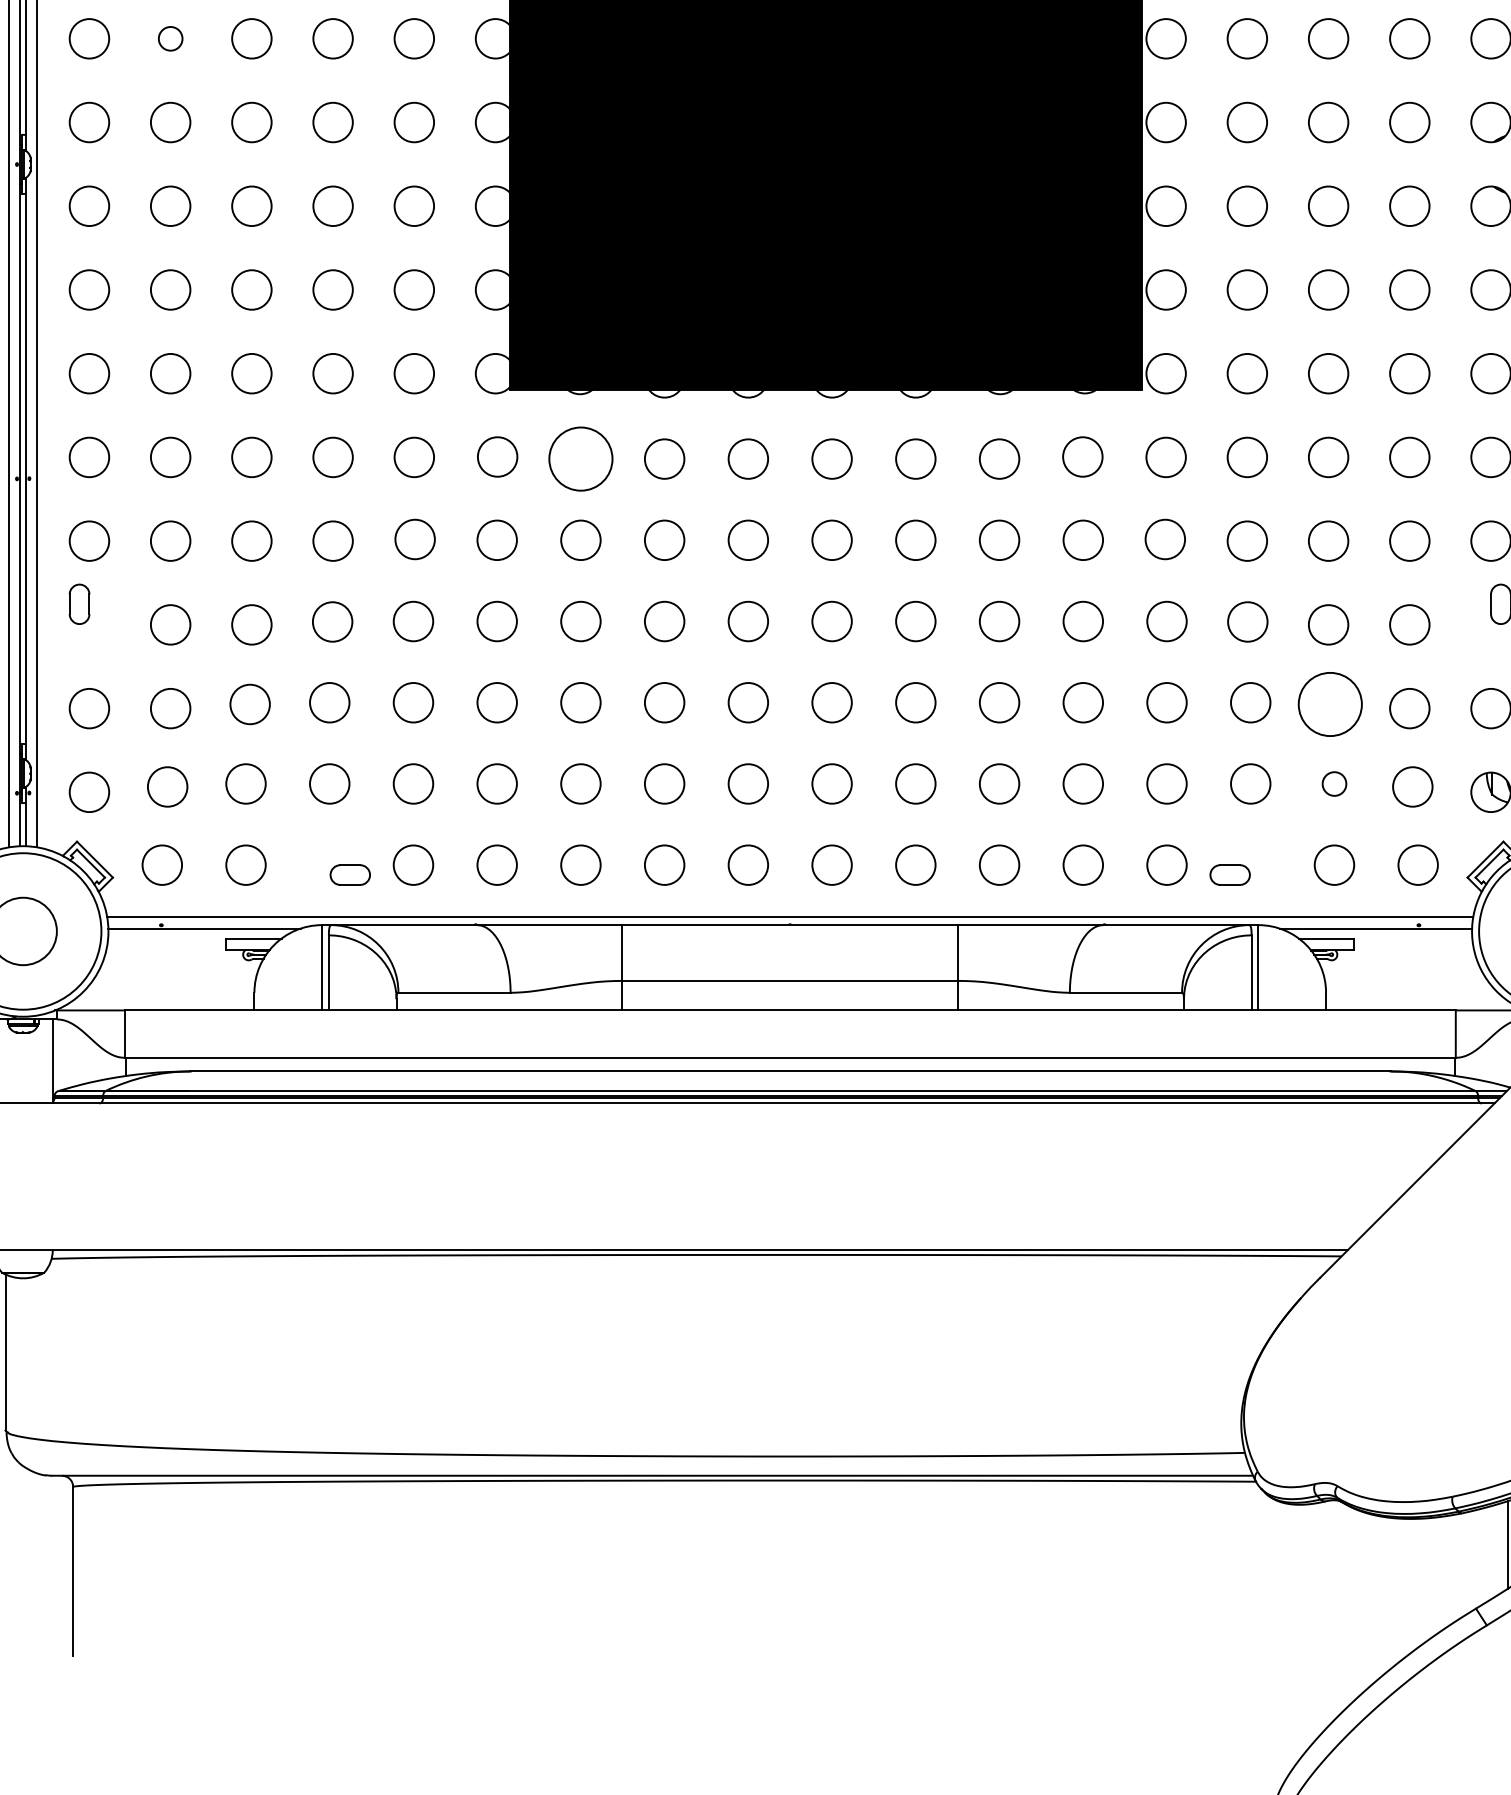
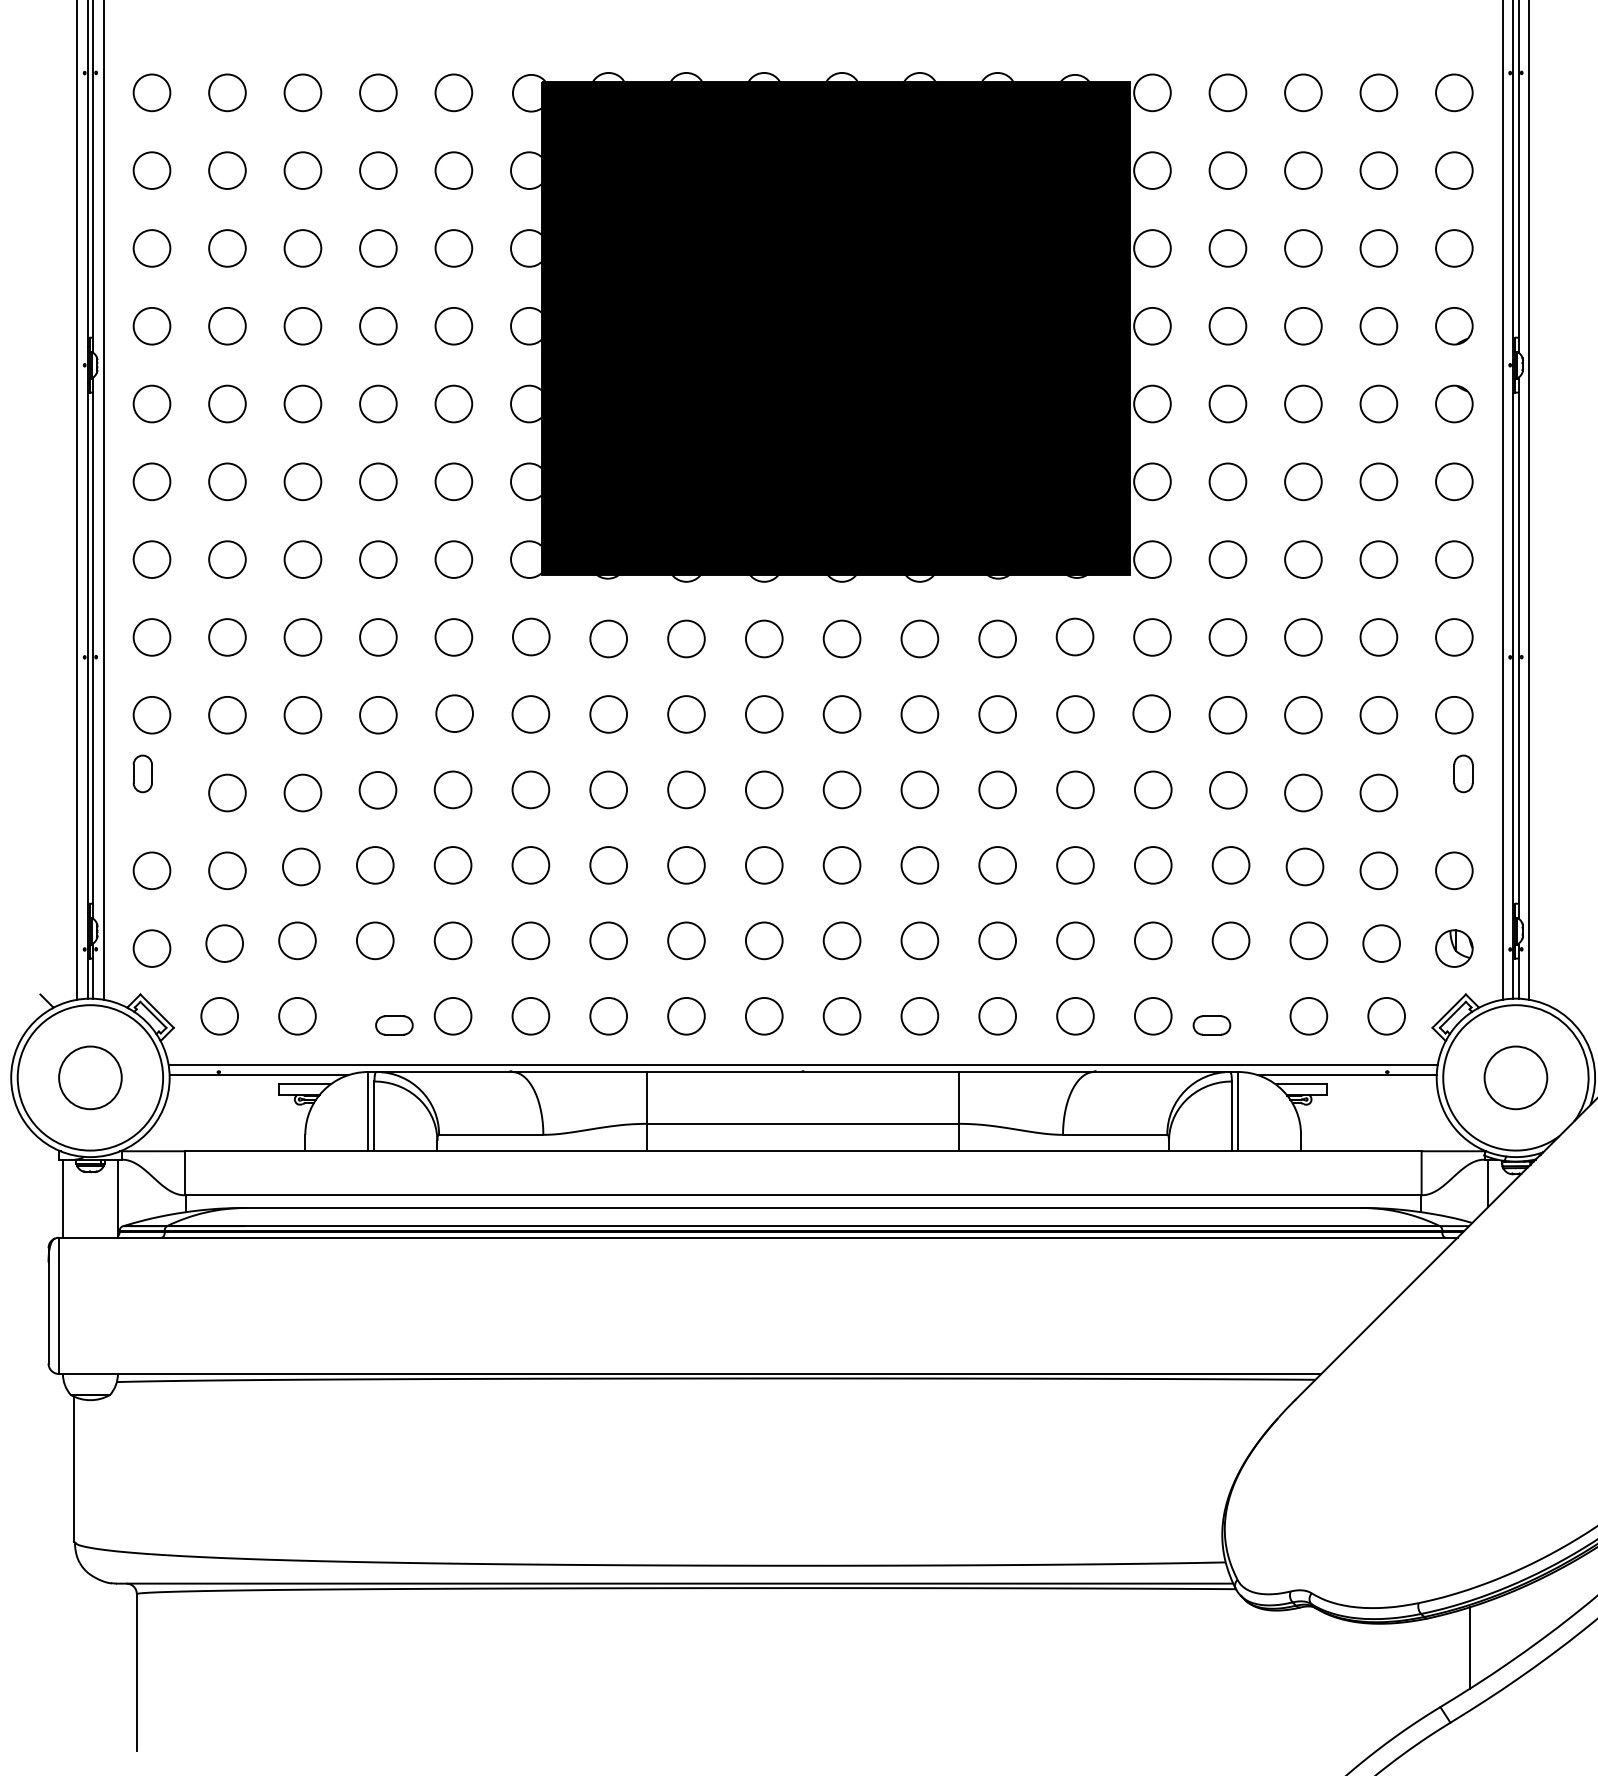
circle: (170, 38) -> (227, 248), size x1.67
circle: (580, 458) -> (608, 638), size x0.62
circle: (1329, 703) -> (1304, 866), size x0.62
circle: (1334, 783) -> (1308, 940), size x1.67

